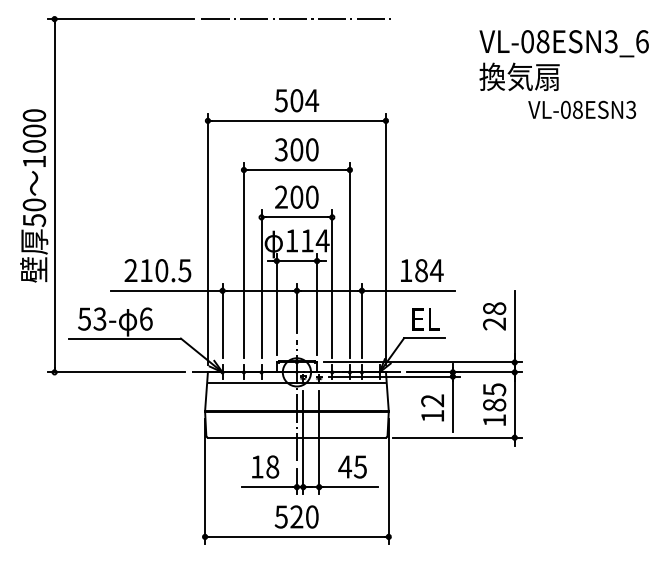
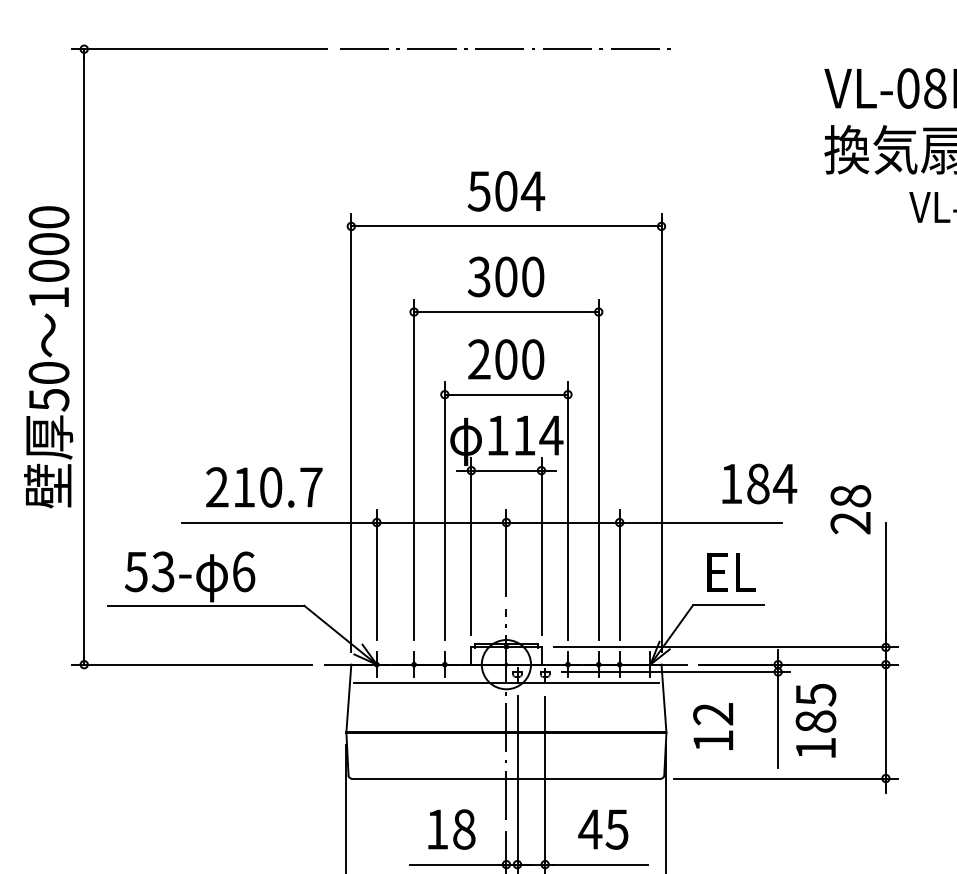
text: (184, 270) -> (310, 487), 210.5 -> 210.7
text: (422, 270) -> (760, 483), moved
text: (494, 316) -> (850, 509), moved
text: (494, 404) -> (815, 720), moved
text: (432, 407) -> (712, 725), moved

